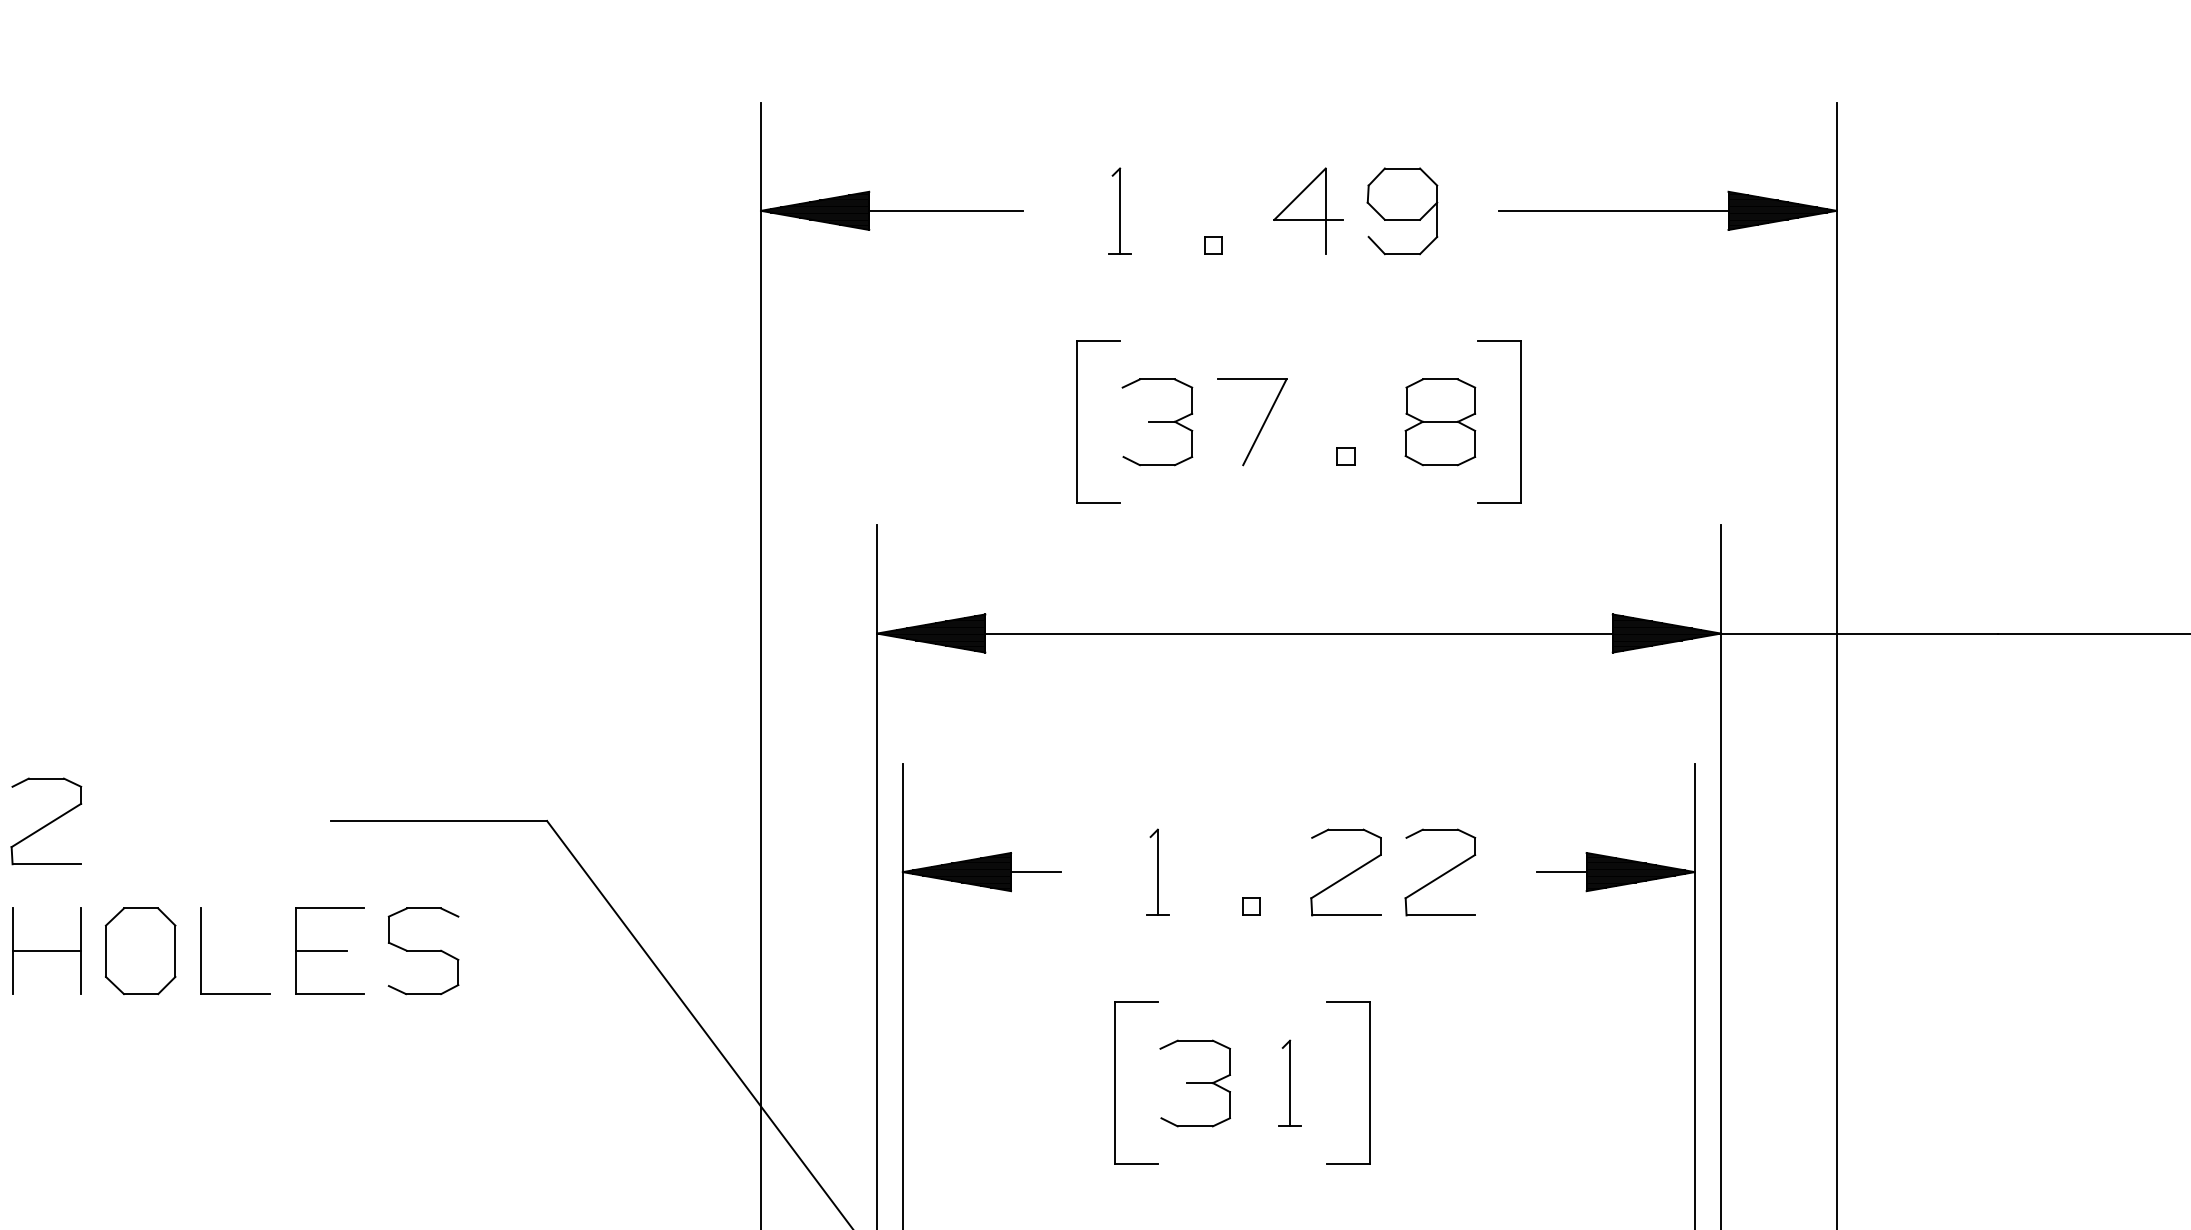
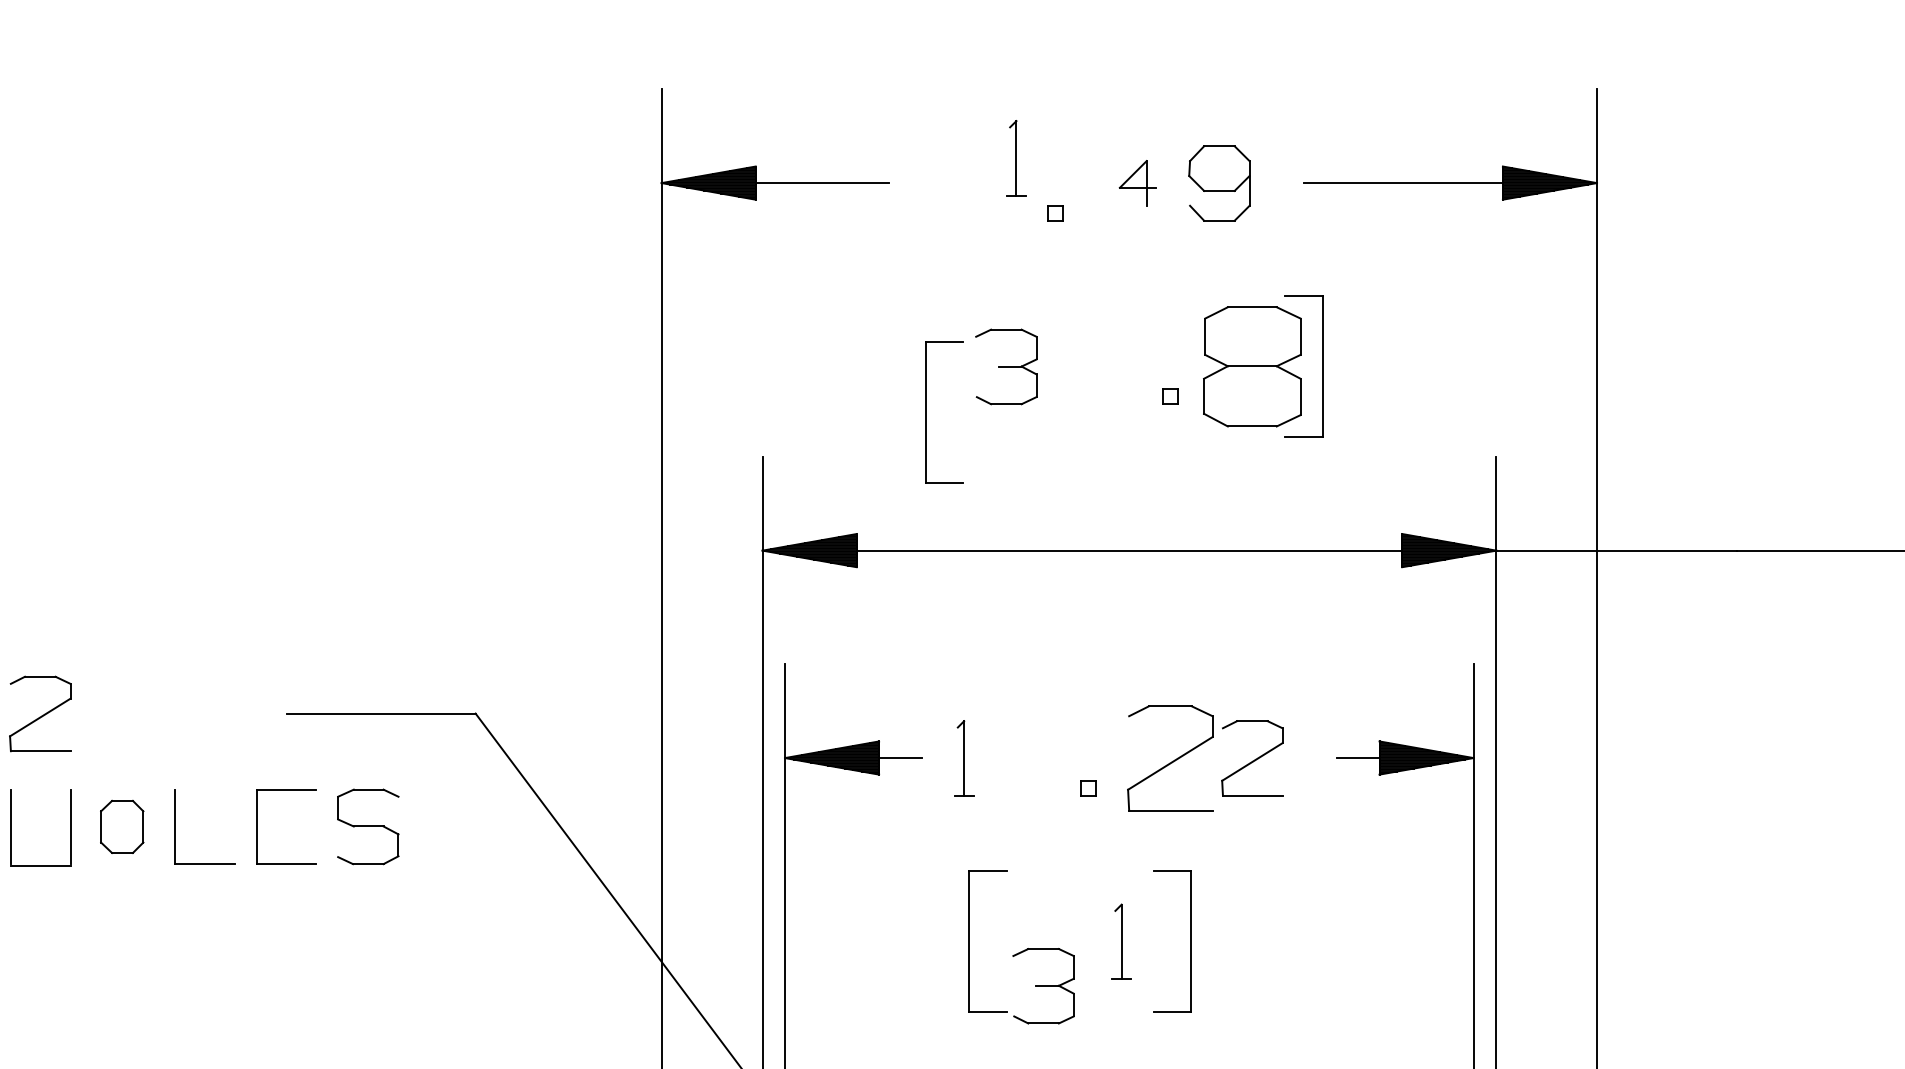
part: (1119, 210) -> (1015, 157), moved
part: (1308, 210) -> (1137, 182), size x0.6
part: (1077, 421) -> (926, 412), moved
part: (1440, 422) -> (1252, 367), size x1.6
part: (1261, 426) -> (1096, 370), removed
part: (1157, 871) -> (963, 757), moved
part: (1345, 872) -> (1169, 758), size x1.4
line: (46, 950) -> (40, 865), moved
line: (320, 950) -> (278, 826), removed
part: (140, 951) -> (122, 827), size x0.7
part: (1194, 1083) -> (1042, 986), moved

